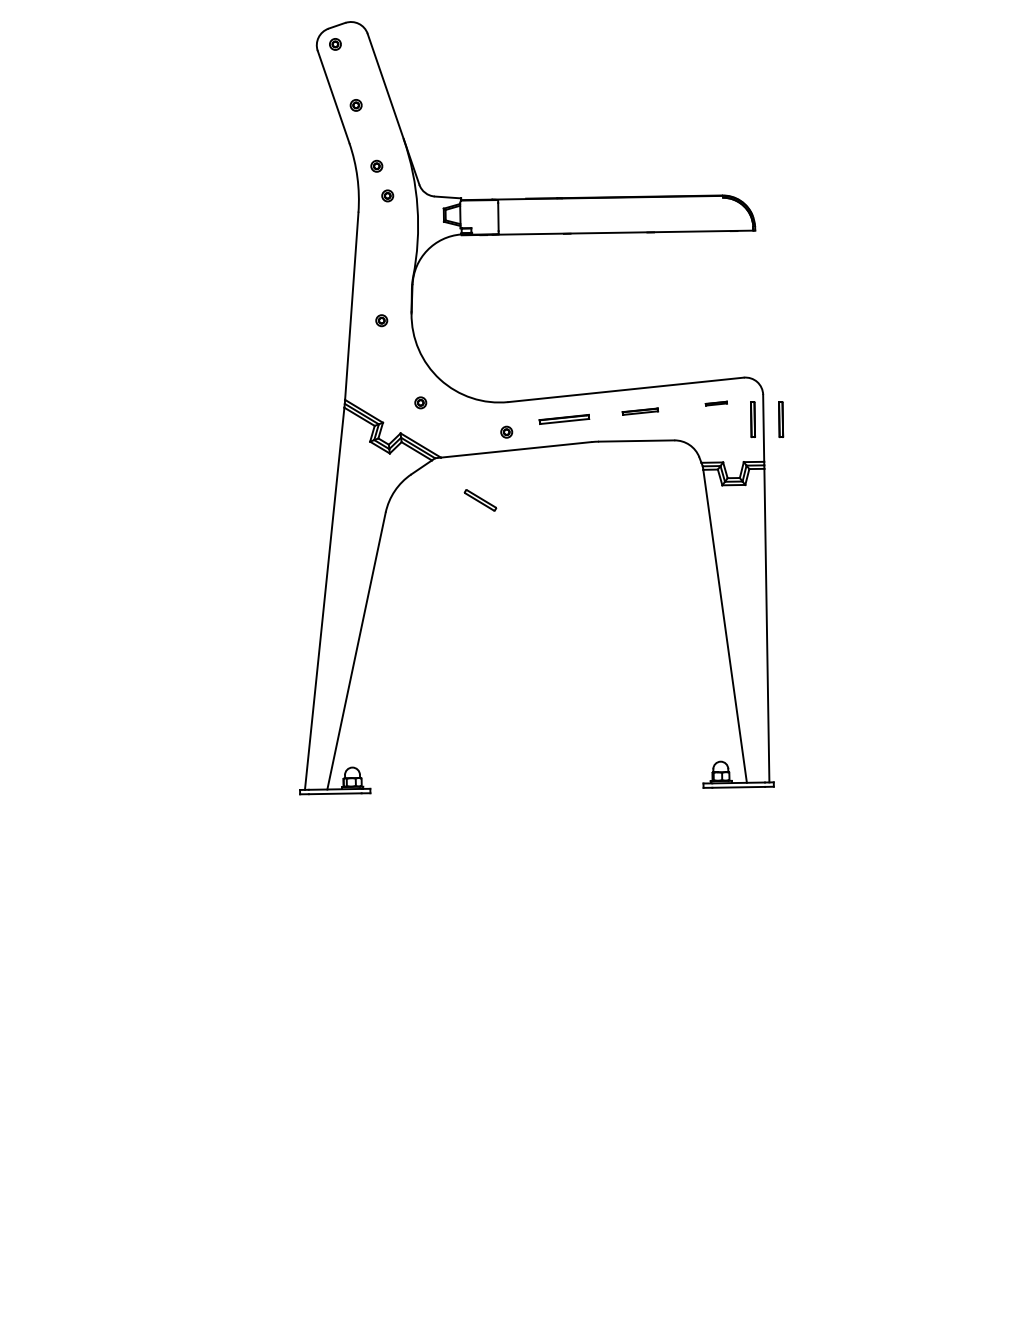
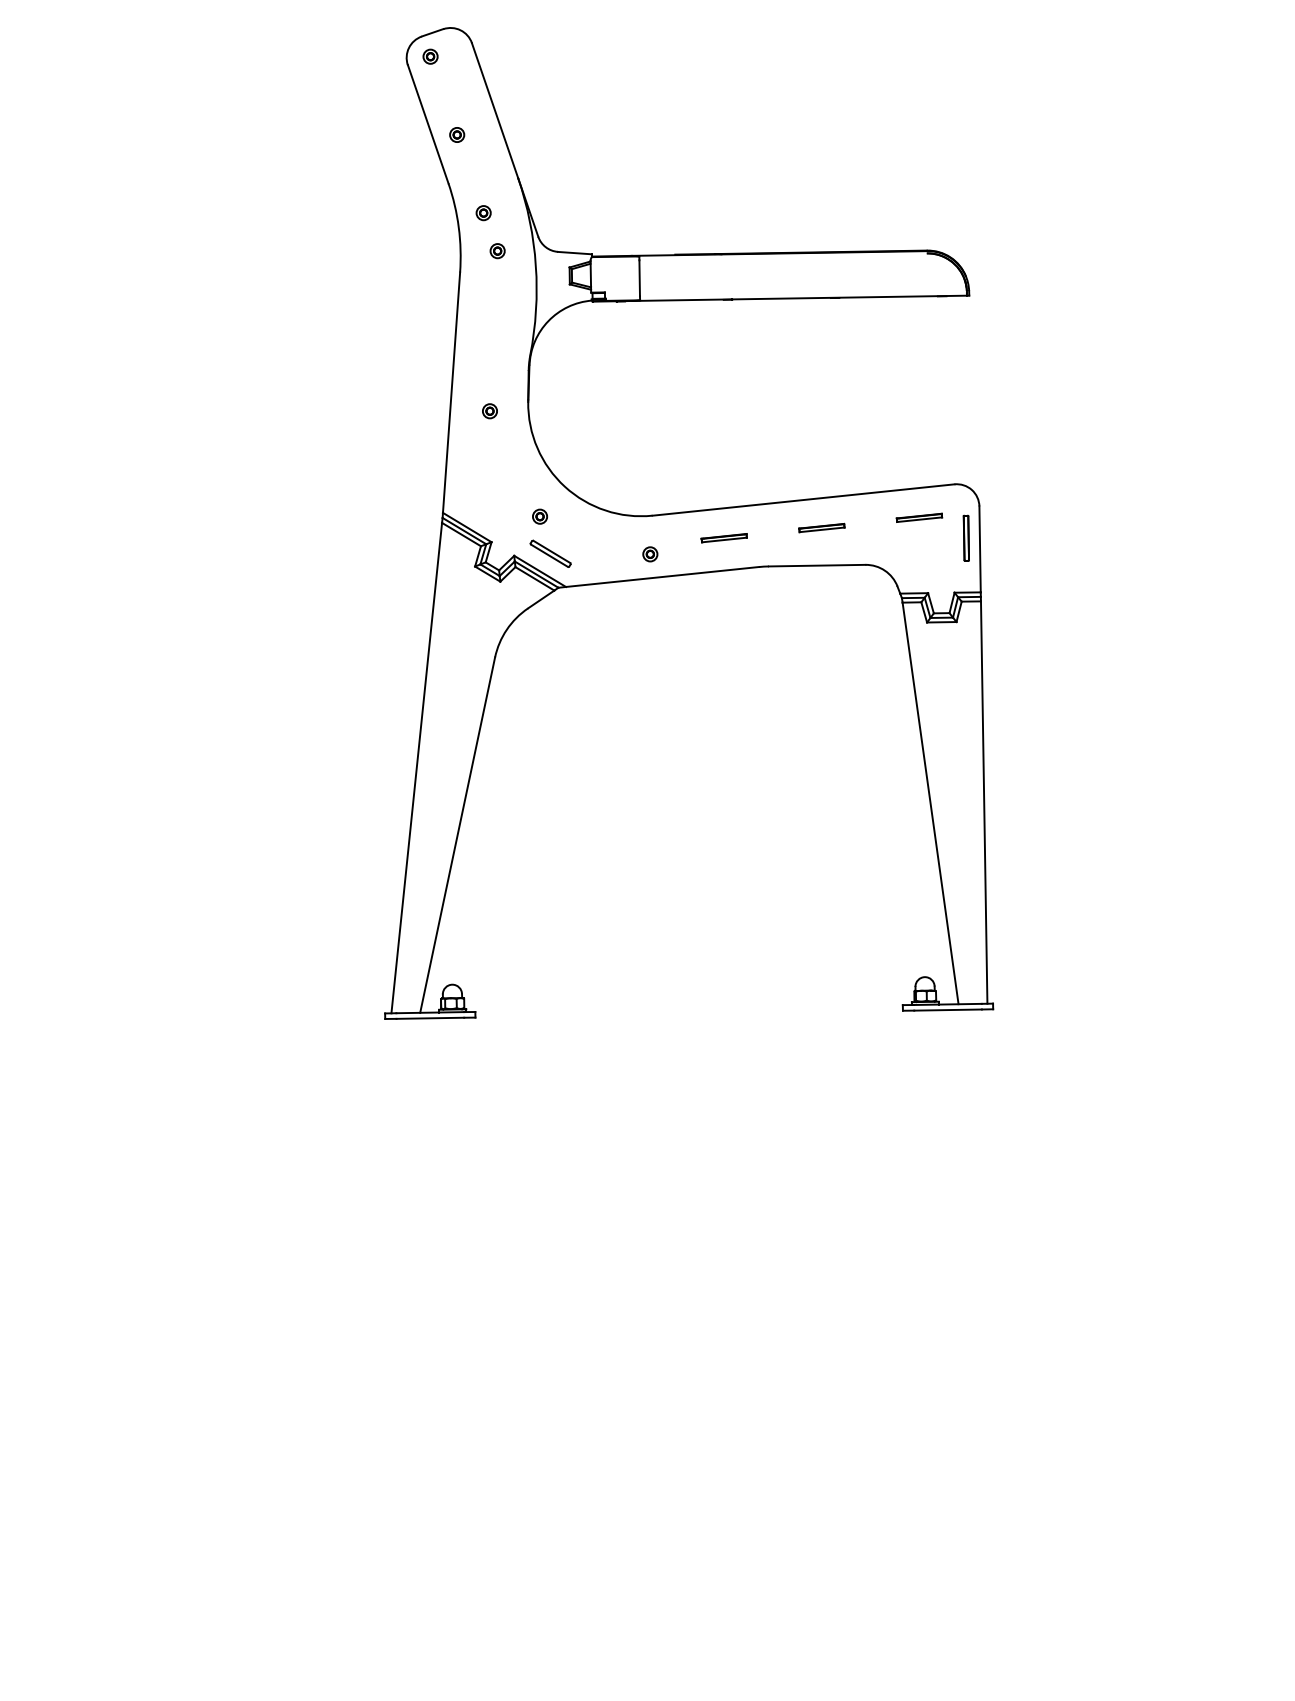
part: (716, 403) -> (919, 517), size x1.67
part: (563, 419) -> (723, 538), size x0.71
part: (780, 419) -> (1001, 537), removed
part: (480, 500) -> (550, 553), moved

